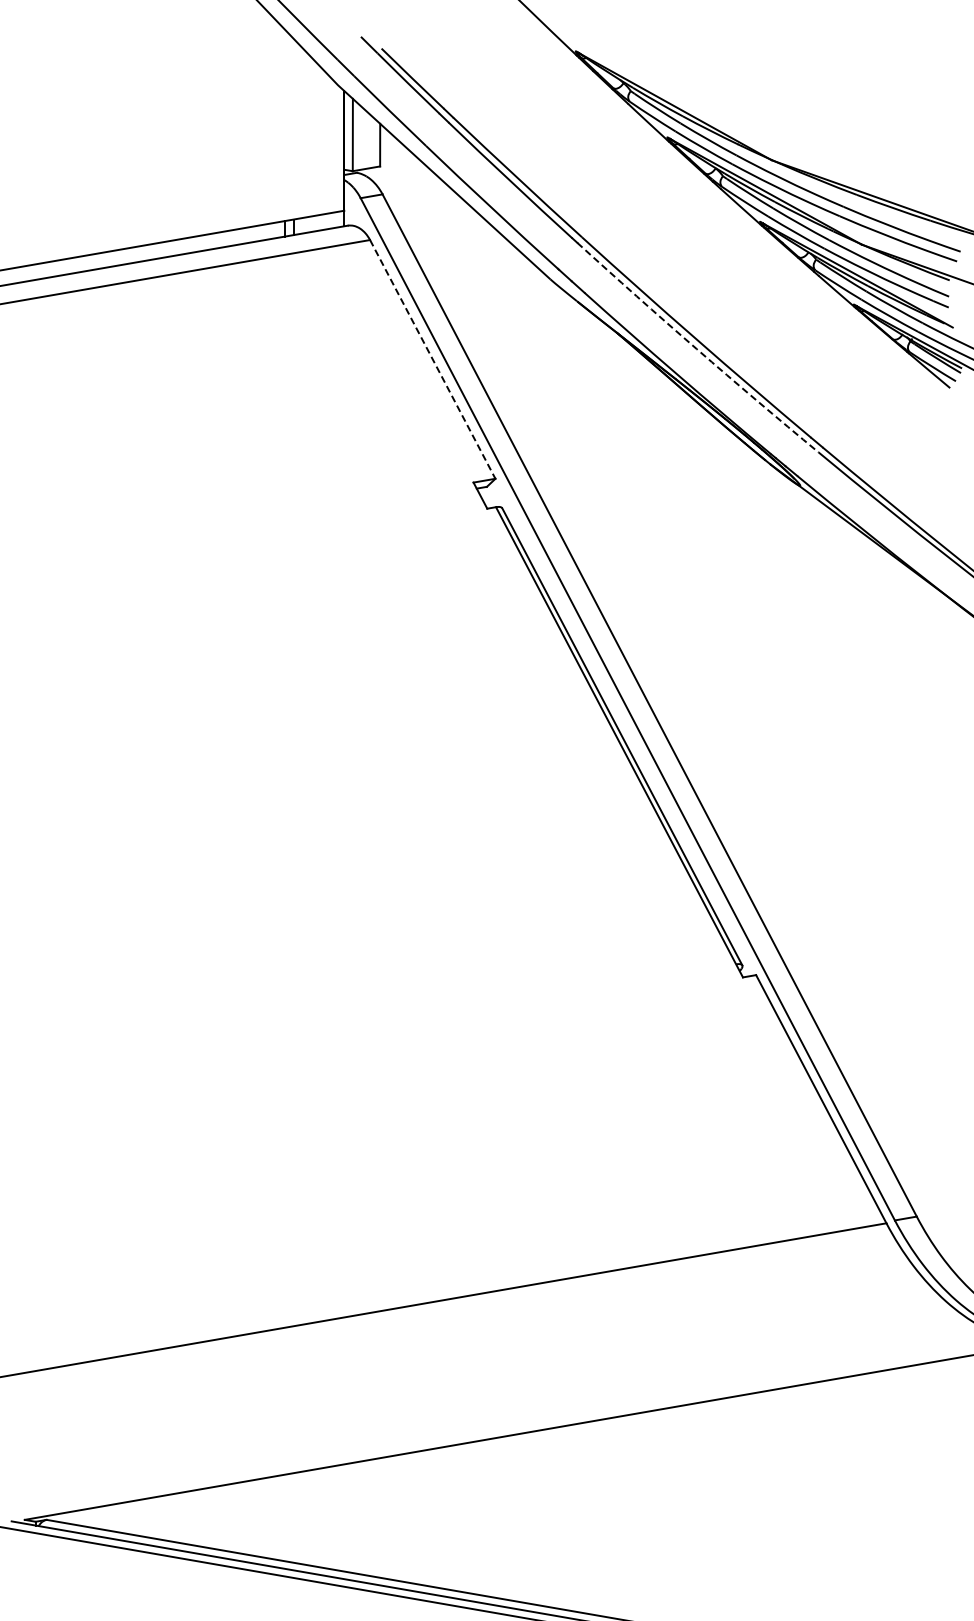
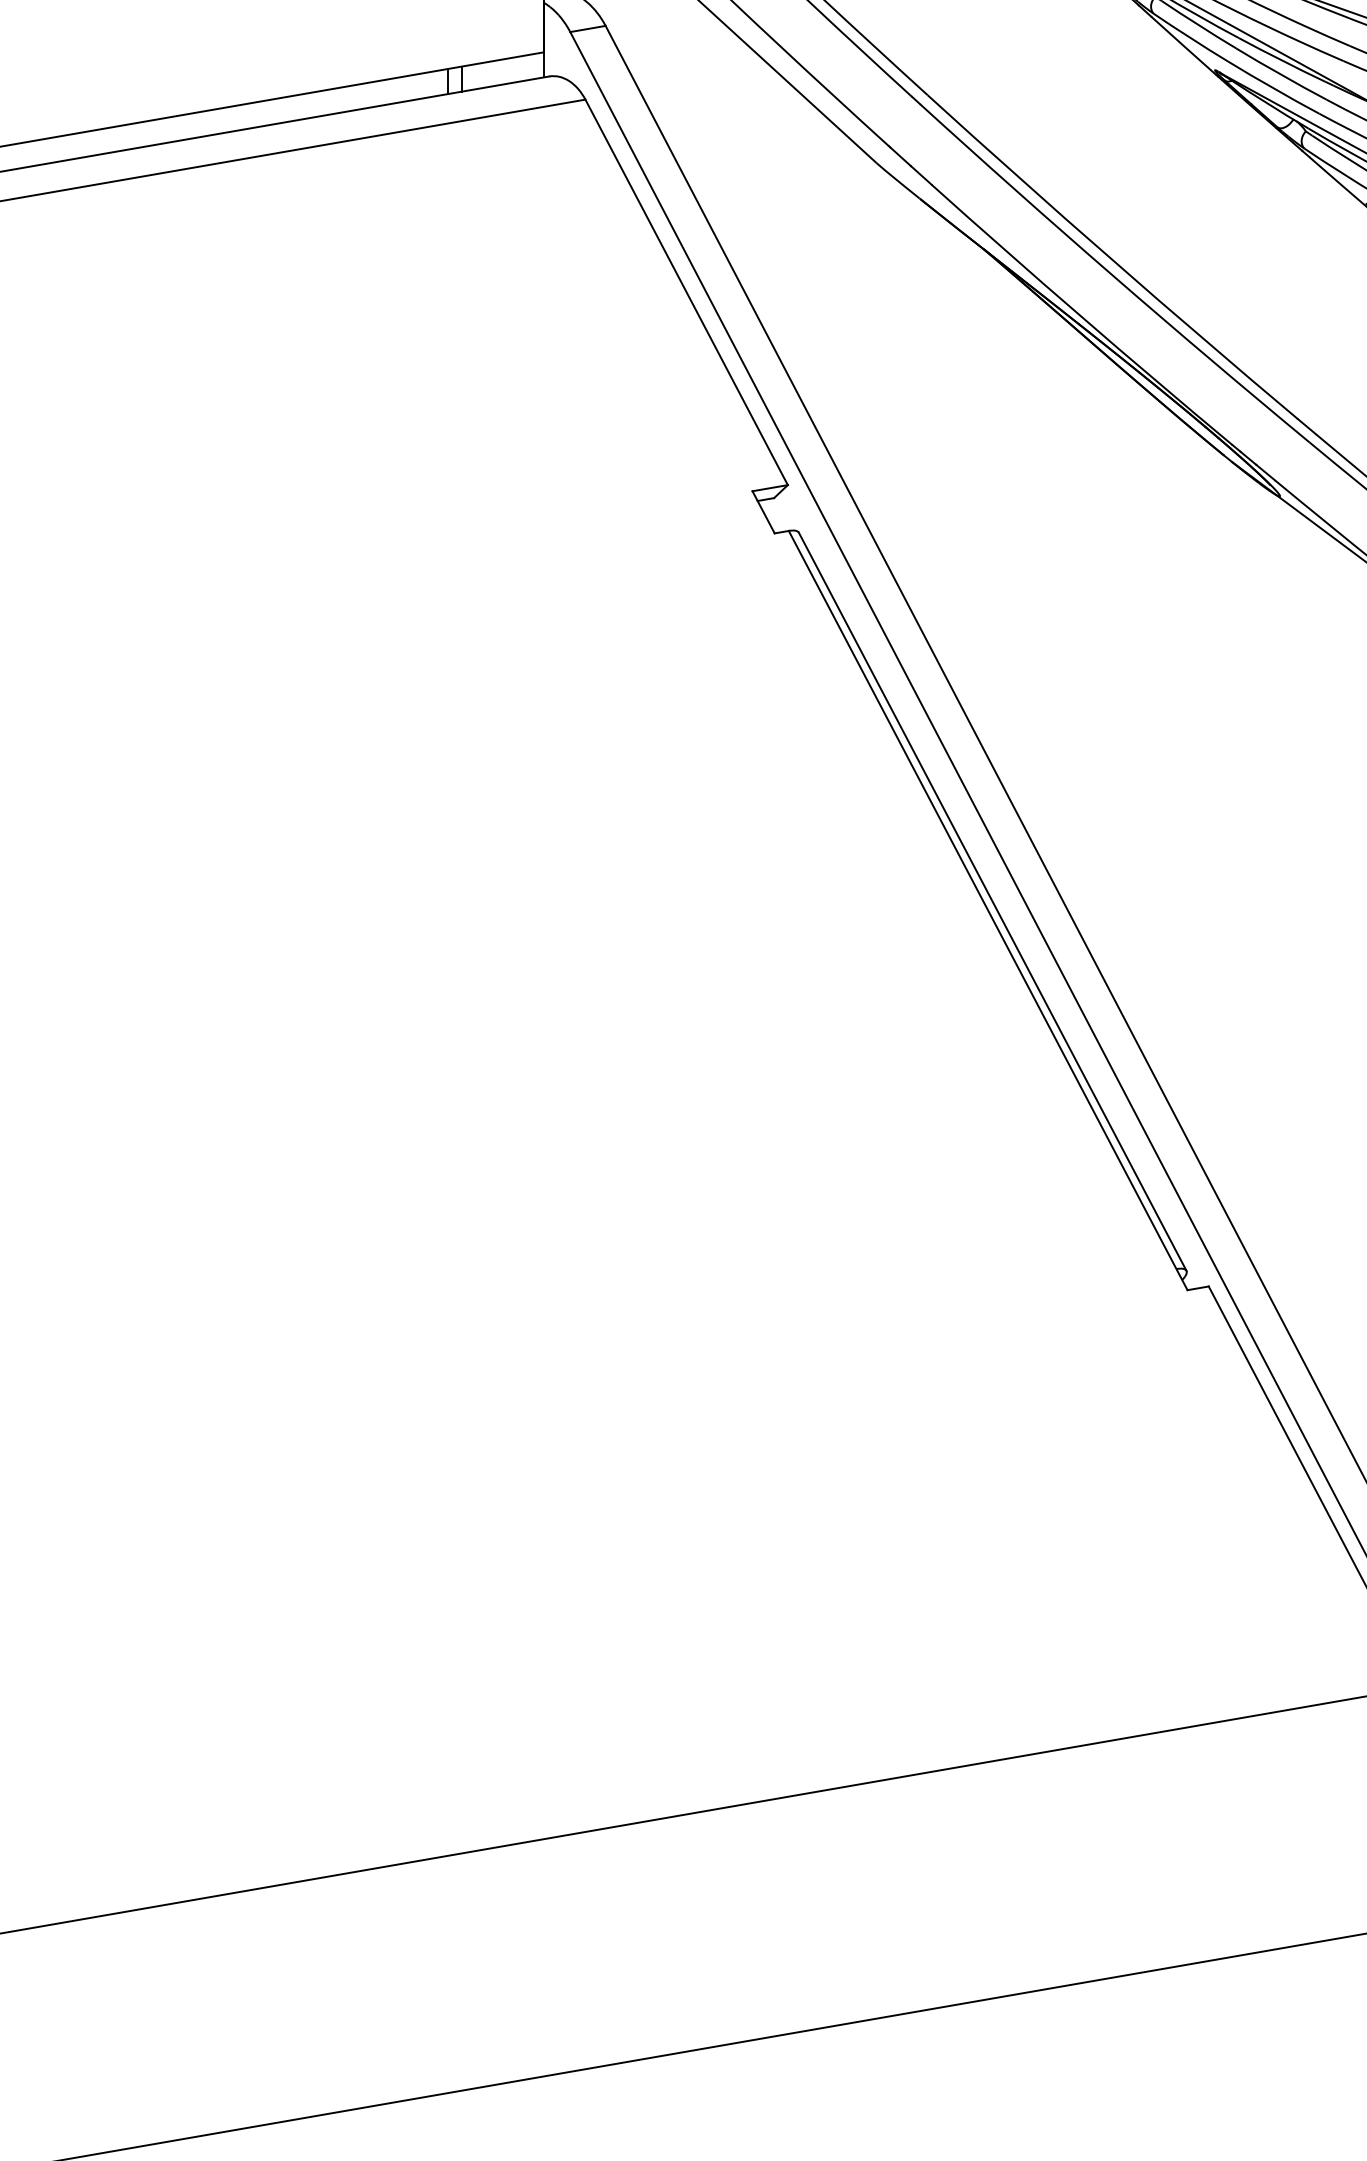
arc: (696, 349) -> (1112, 276), dashed -> solid
line: (432, 359) -> (686, 292), dashed -> solid

